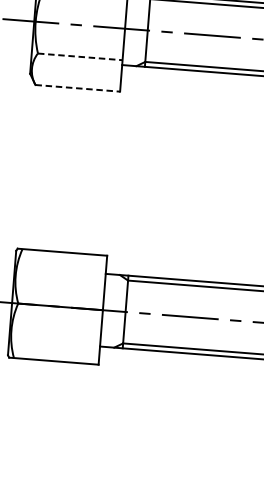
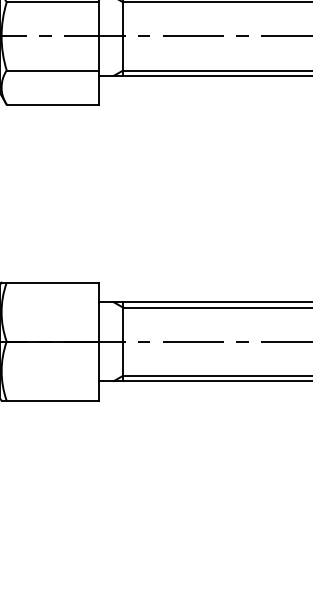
line: (80, 56) -> (52, 70), dashed -> solid
line: (77, 88) -> (52, 104), dashed -> solid

